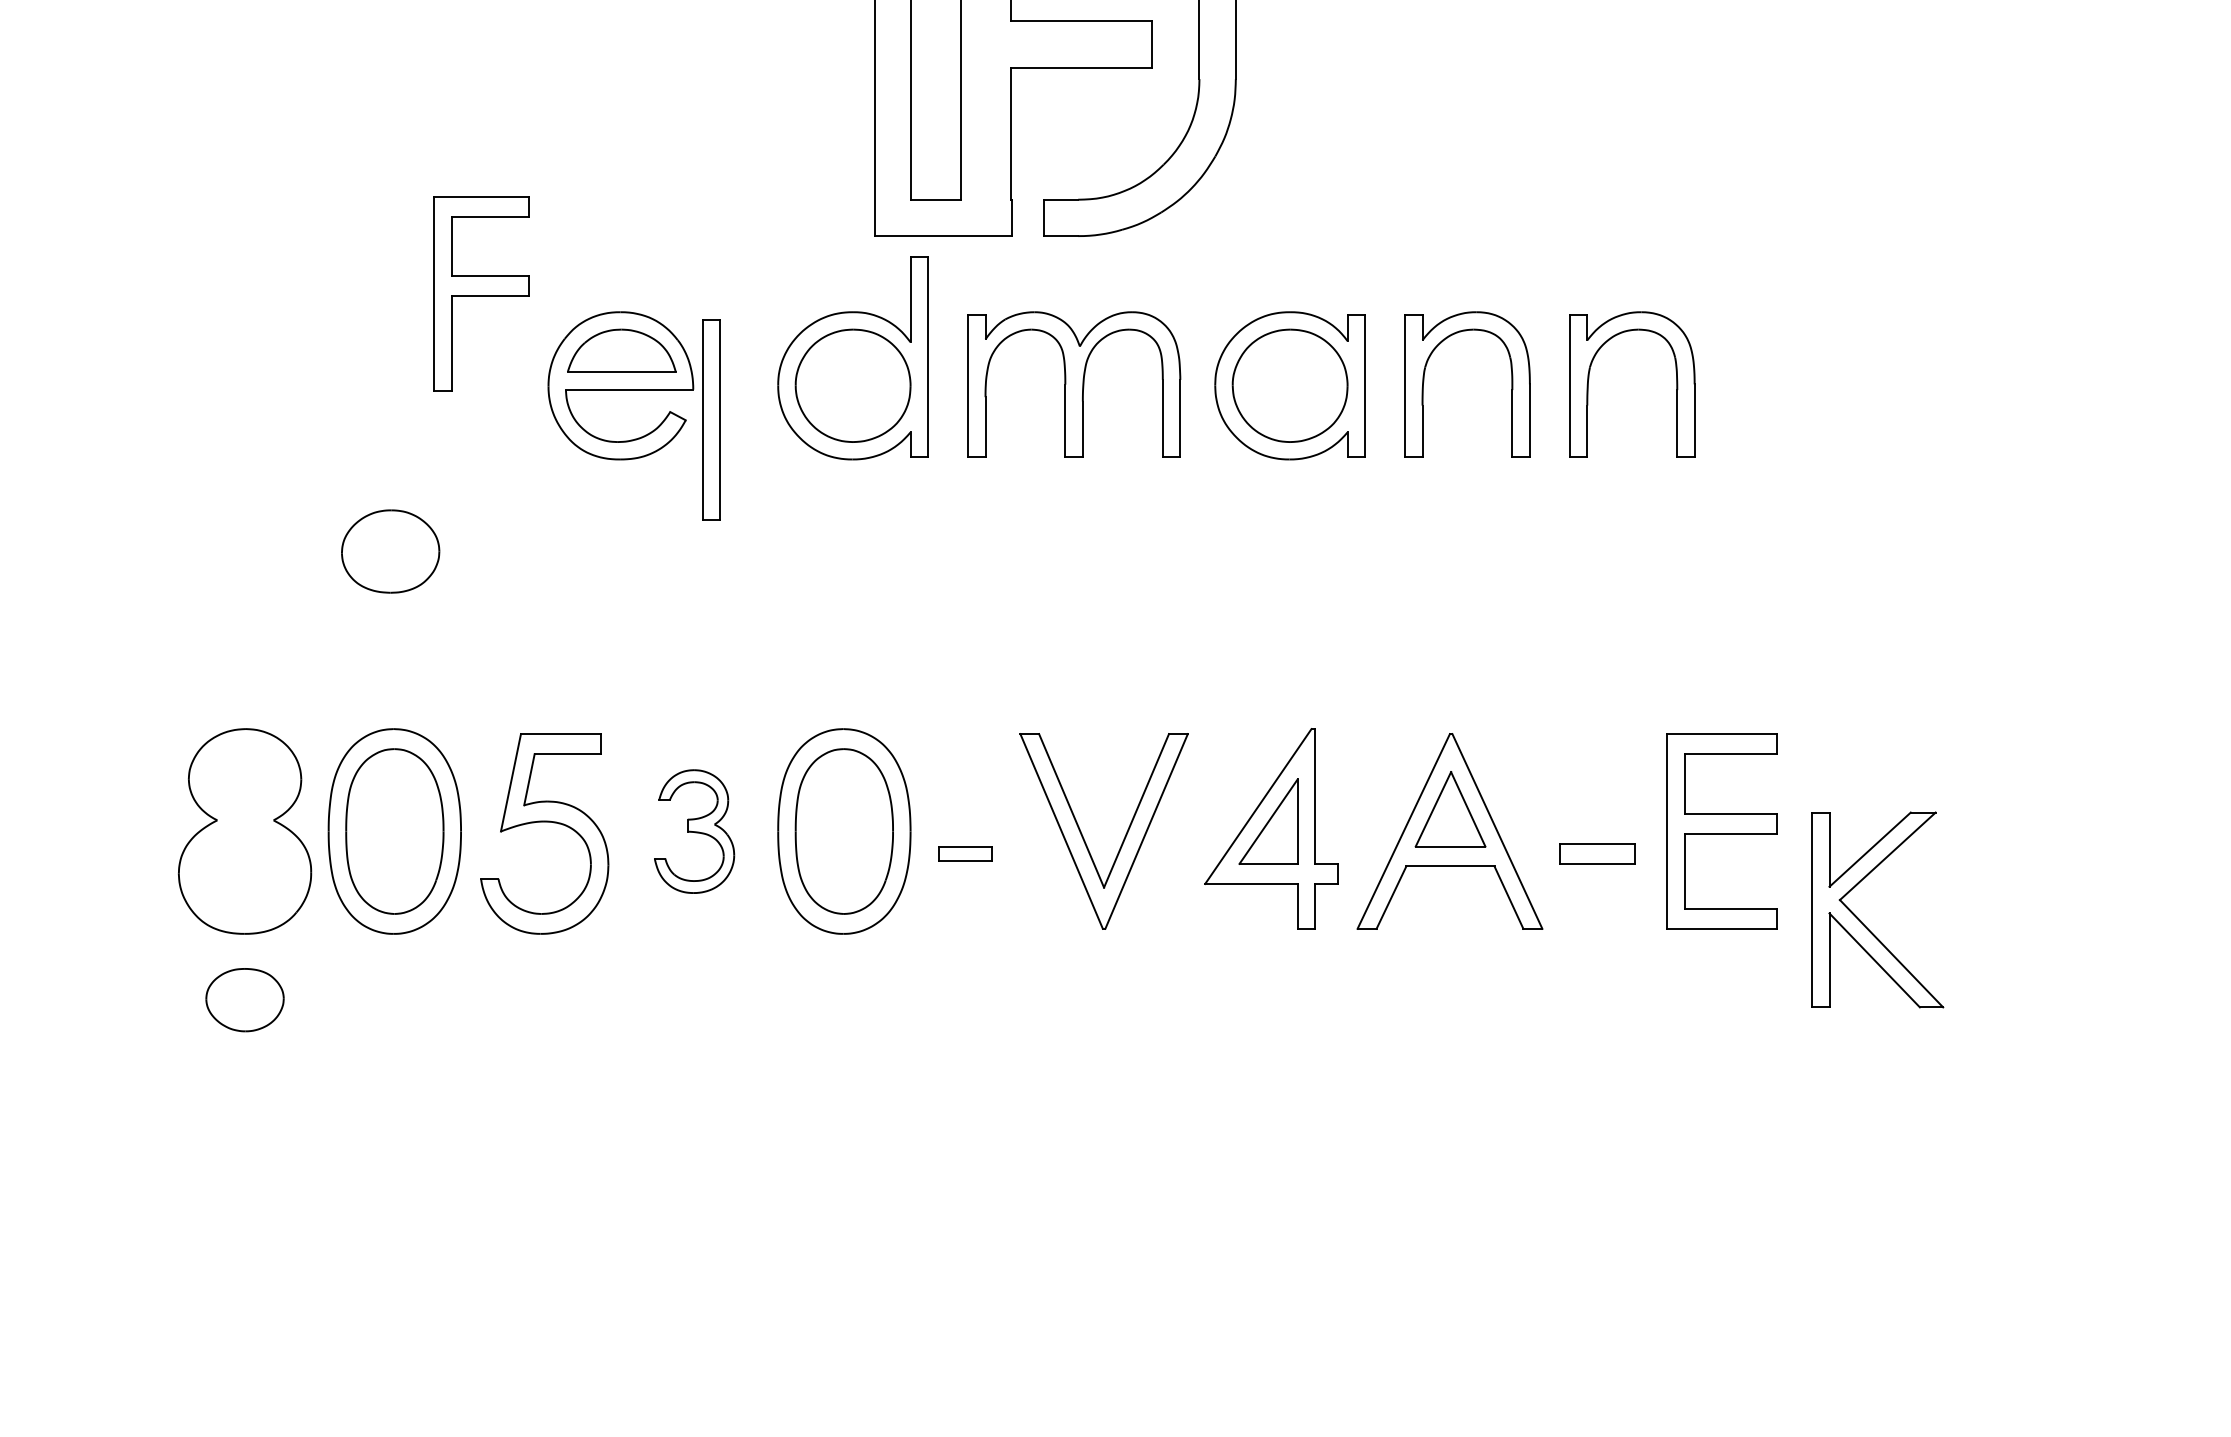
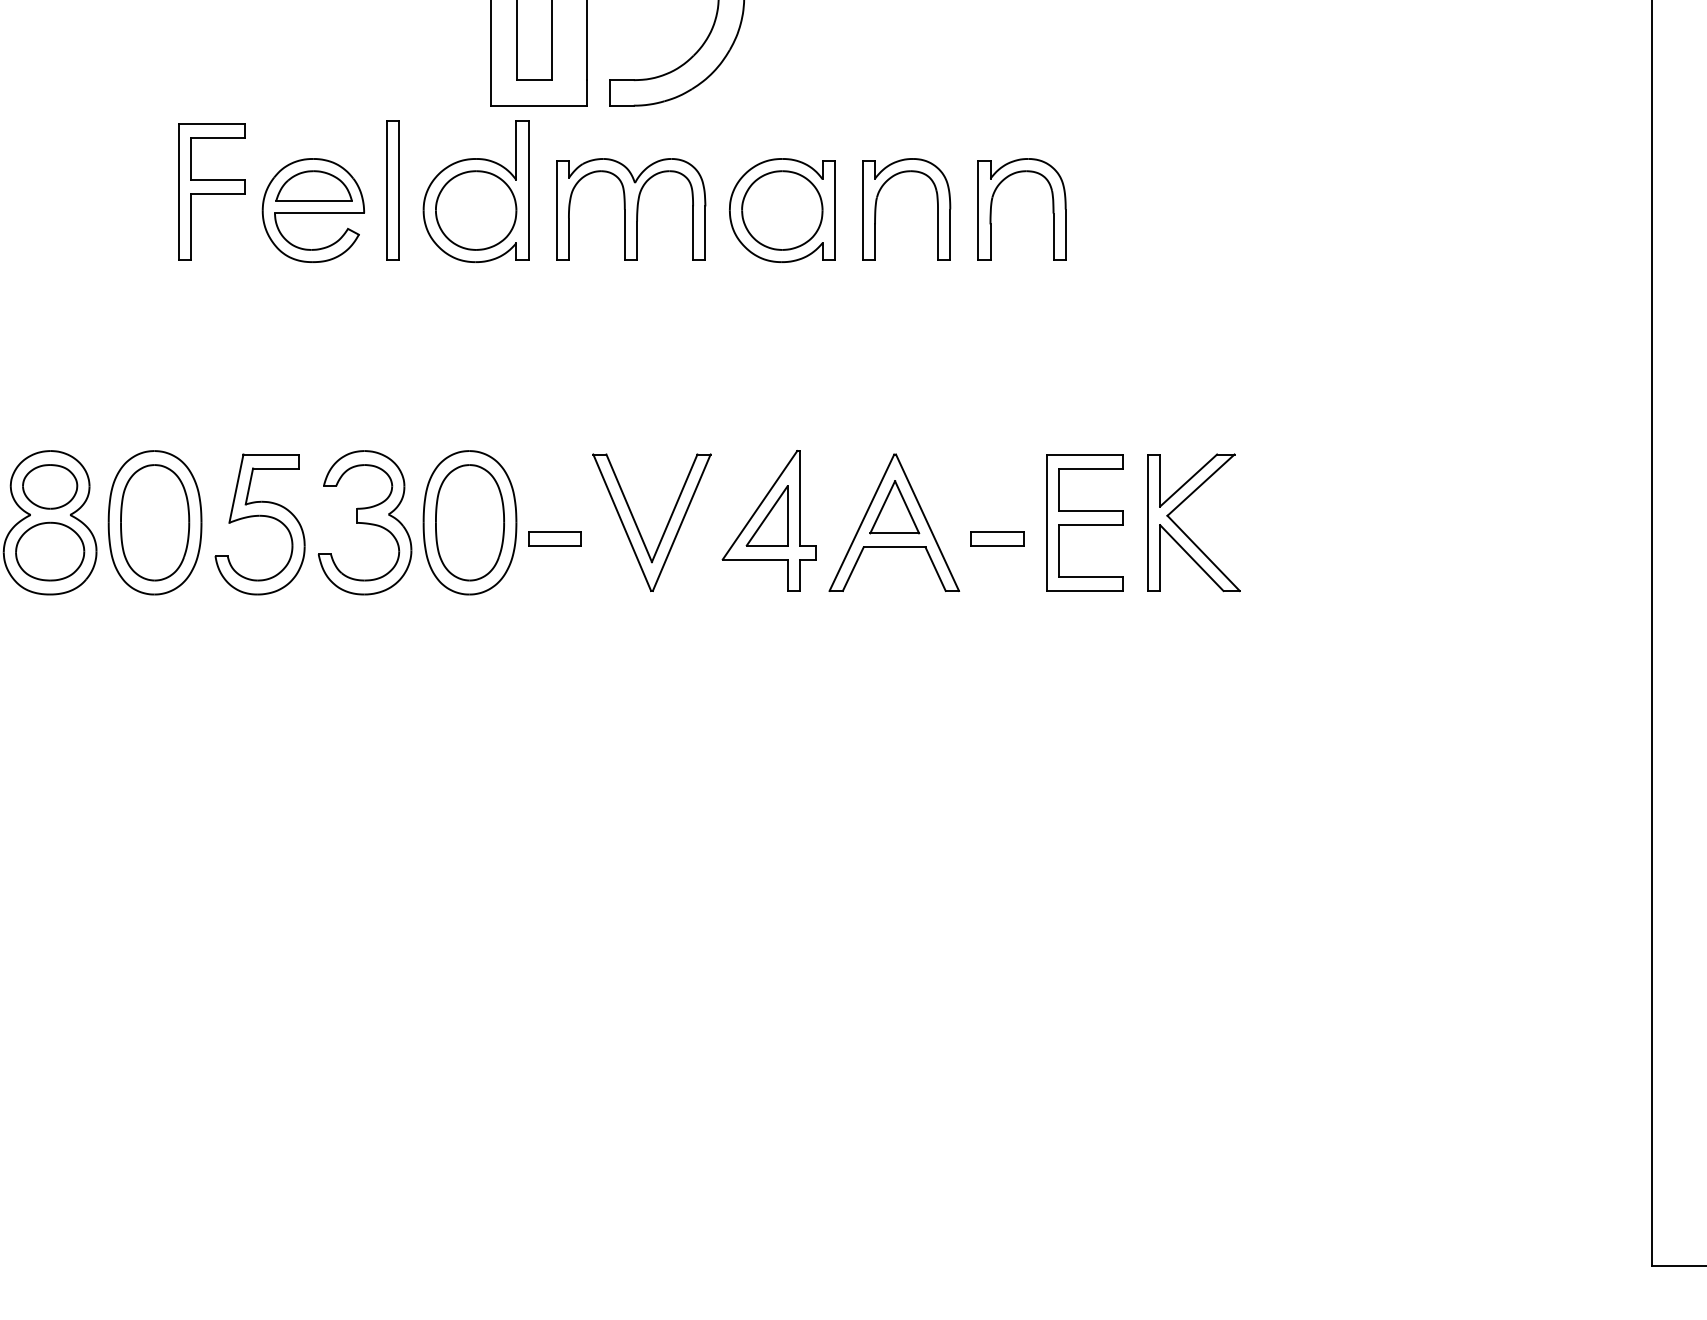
part: (481, 292) -> (211, 191), moved
part: (710, 420) -> (392, 190), moved
part: (391, 551) -> (50, 551), moved
part: (693, 831) -> (364, 522), size x1.67
part: (964, 853) -> (554, 538), size x1.43
part: (1861, 919) -> (1182, 529), moved
part: (245, 999) -> (50, 486), moved

